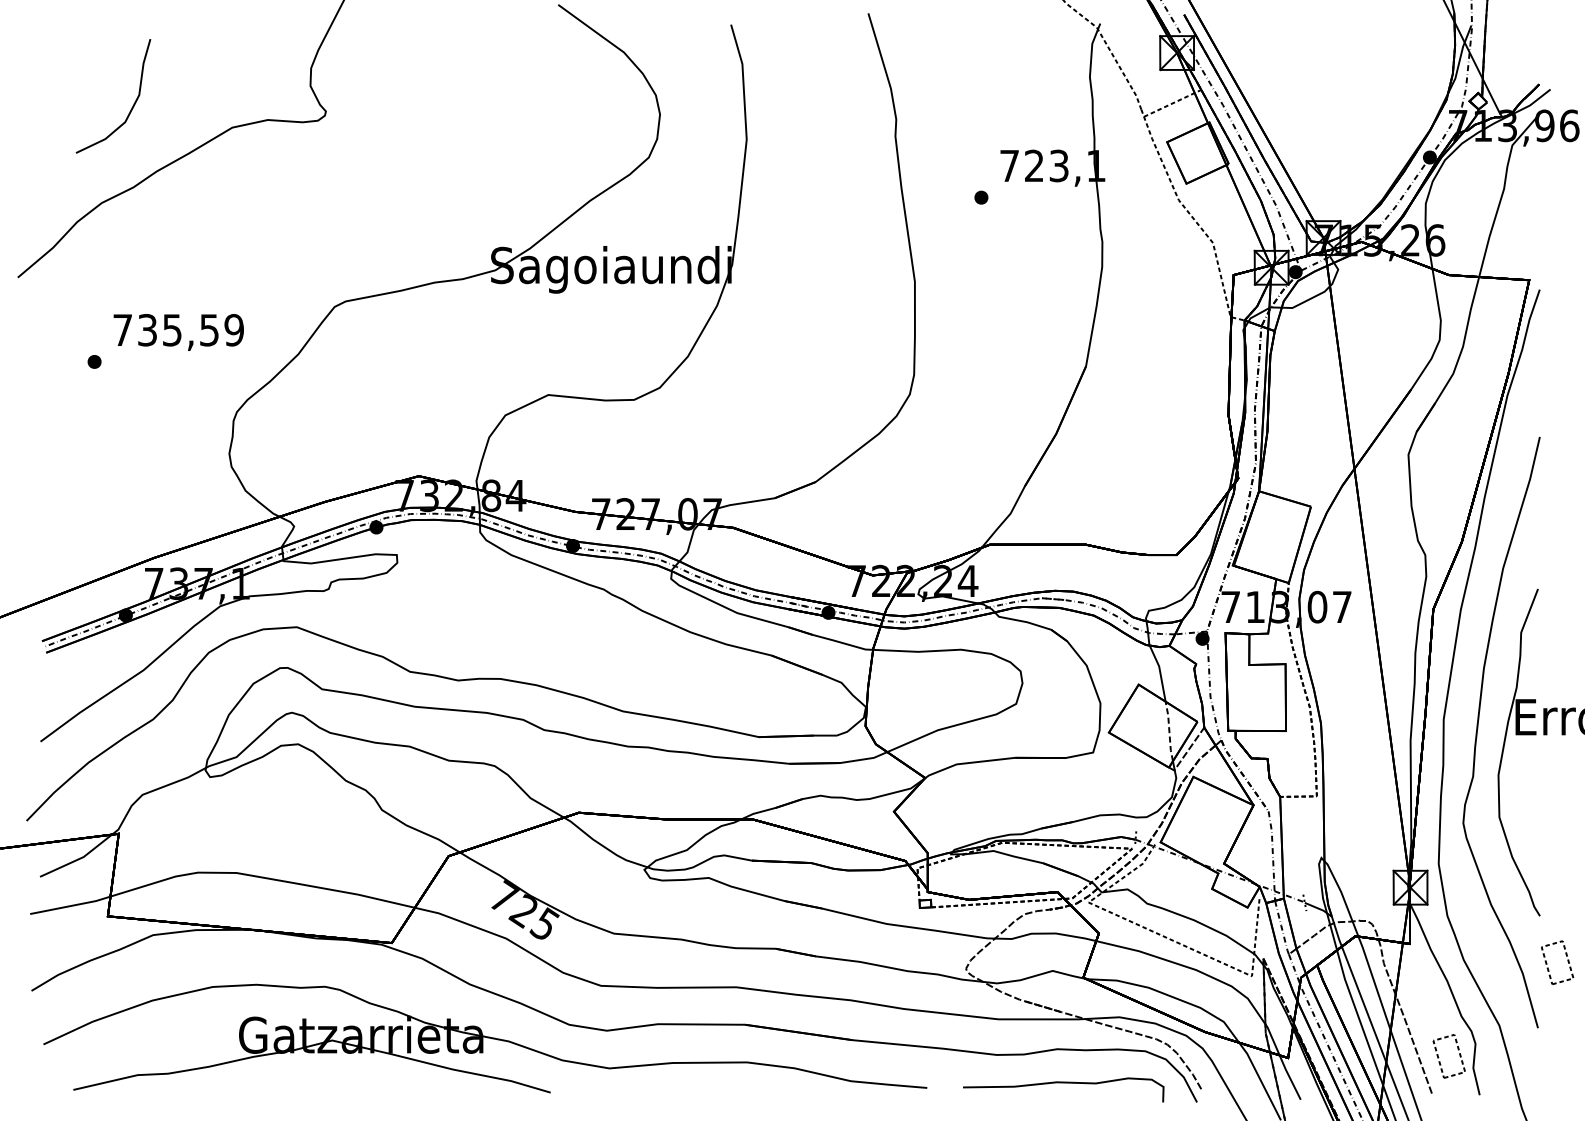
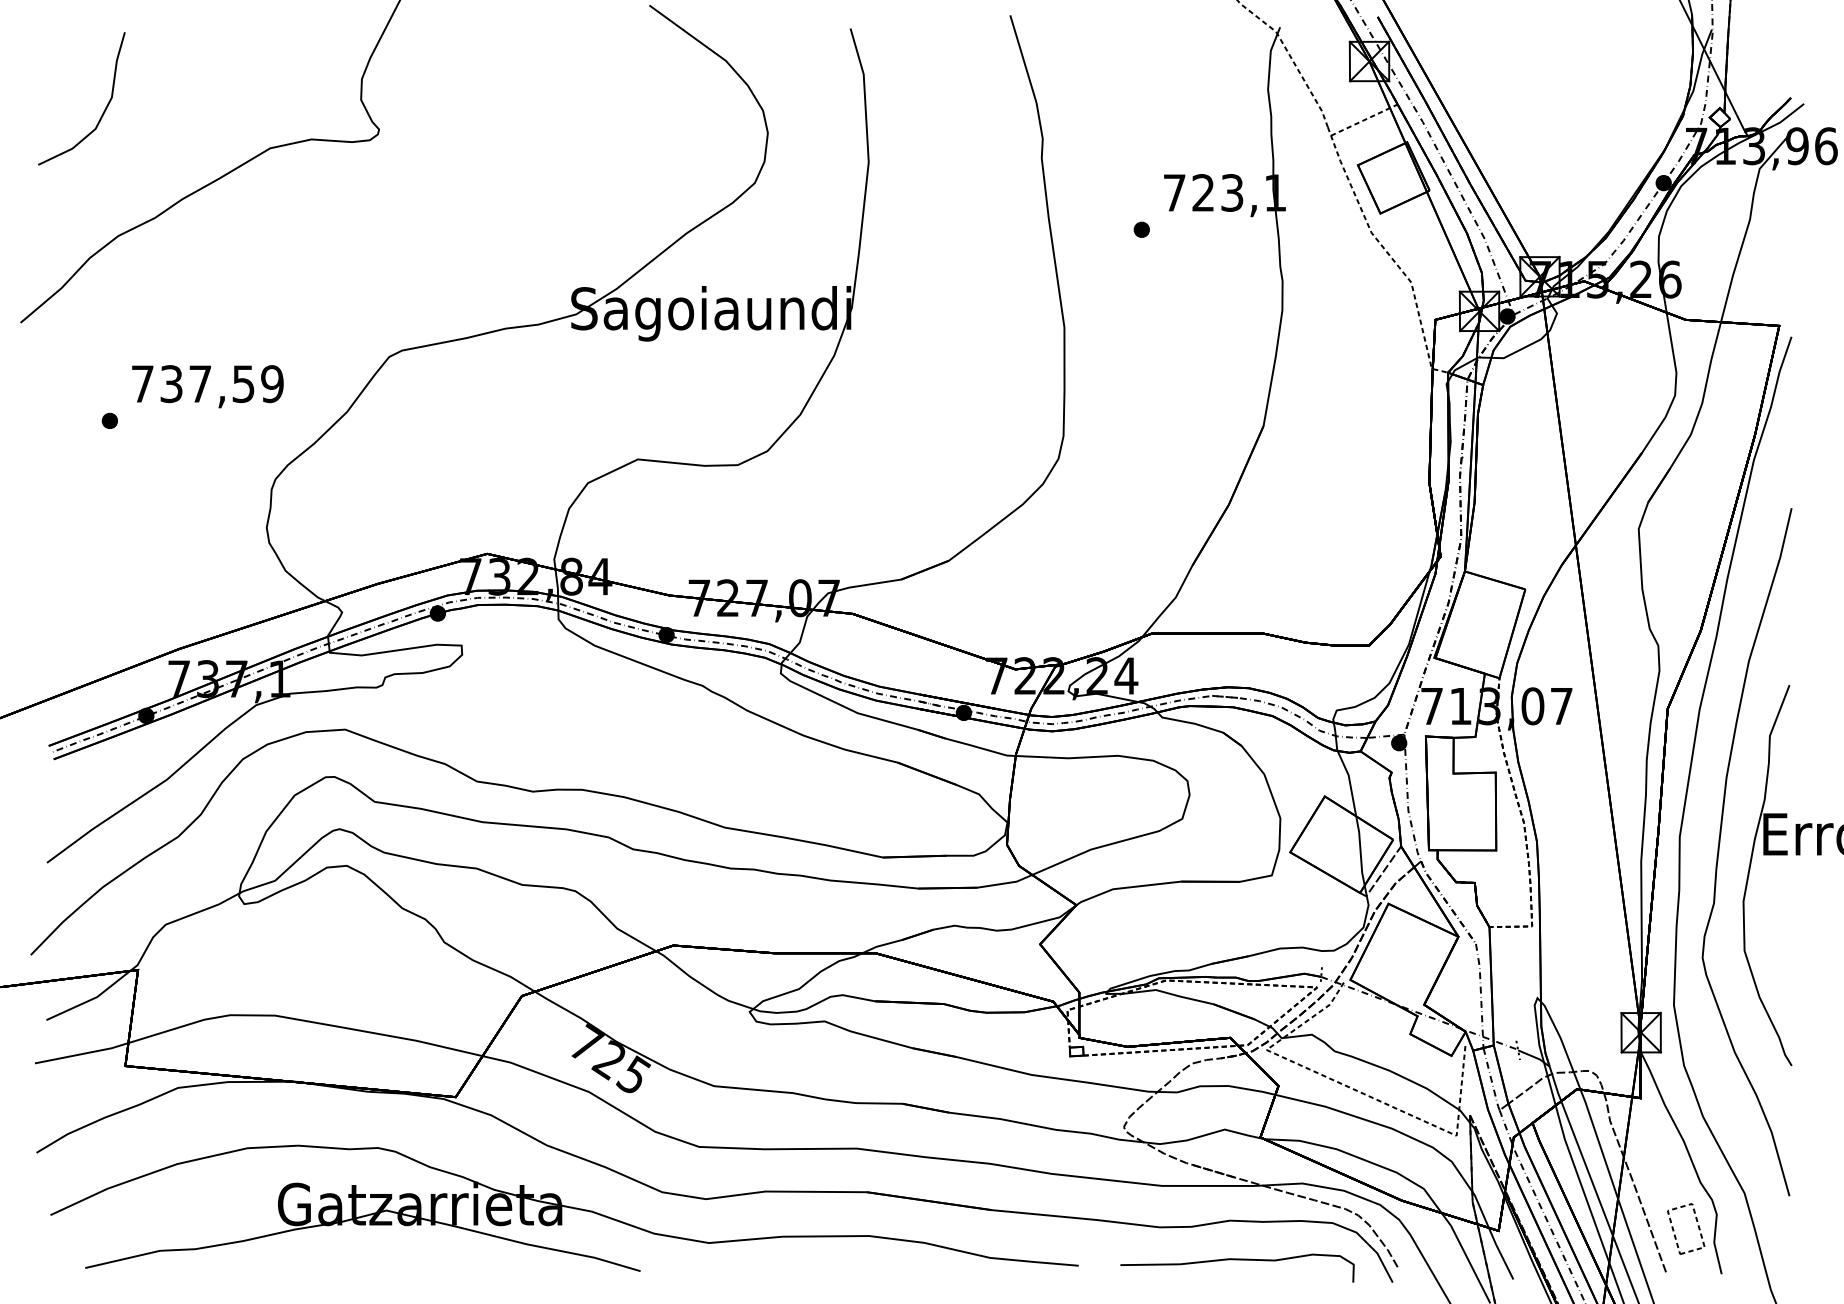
curve: (132, 105) -> (104, 109), moved
text: (171, 330) -> (199, 384), 735,59 -> 737,59
line: (1169, 731) -> (1360, 850), dashed -> solid
part: (1567, 960) -> (1823, 1117), removed

